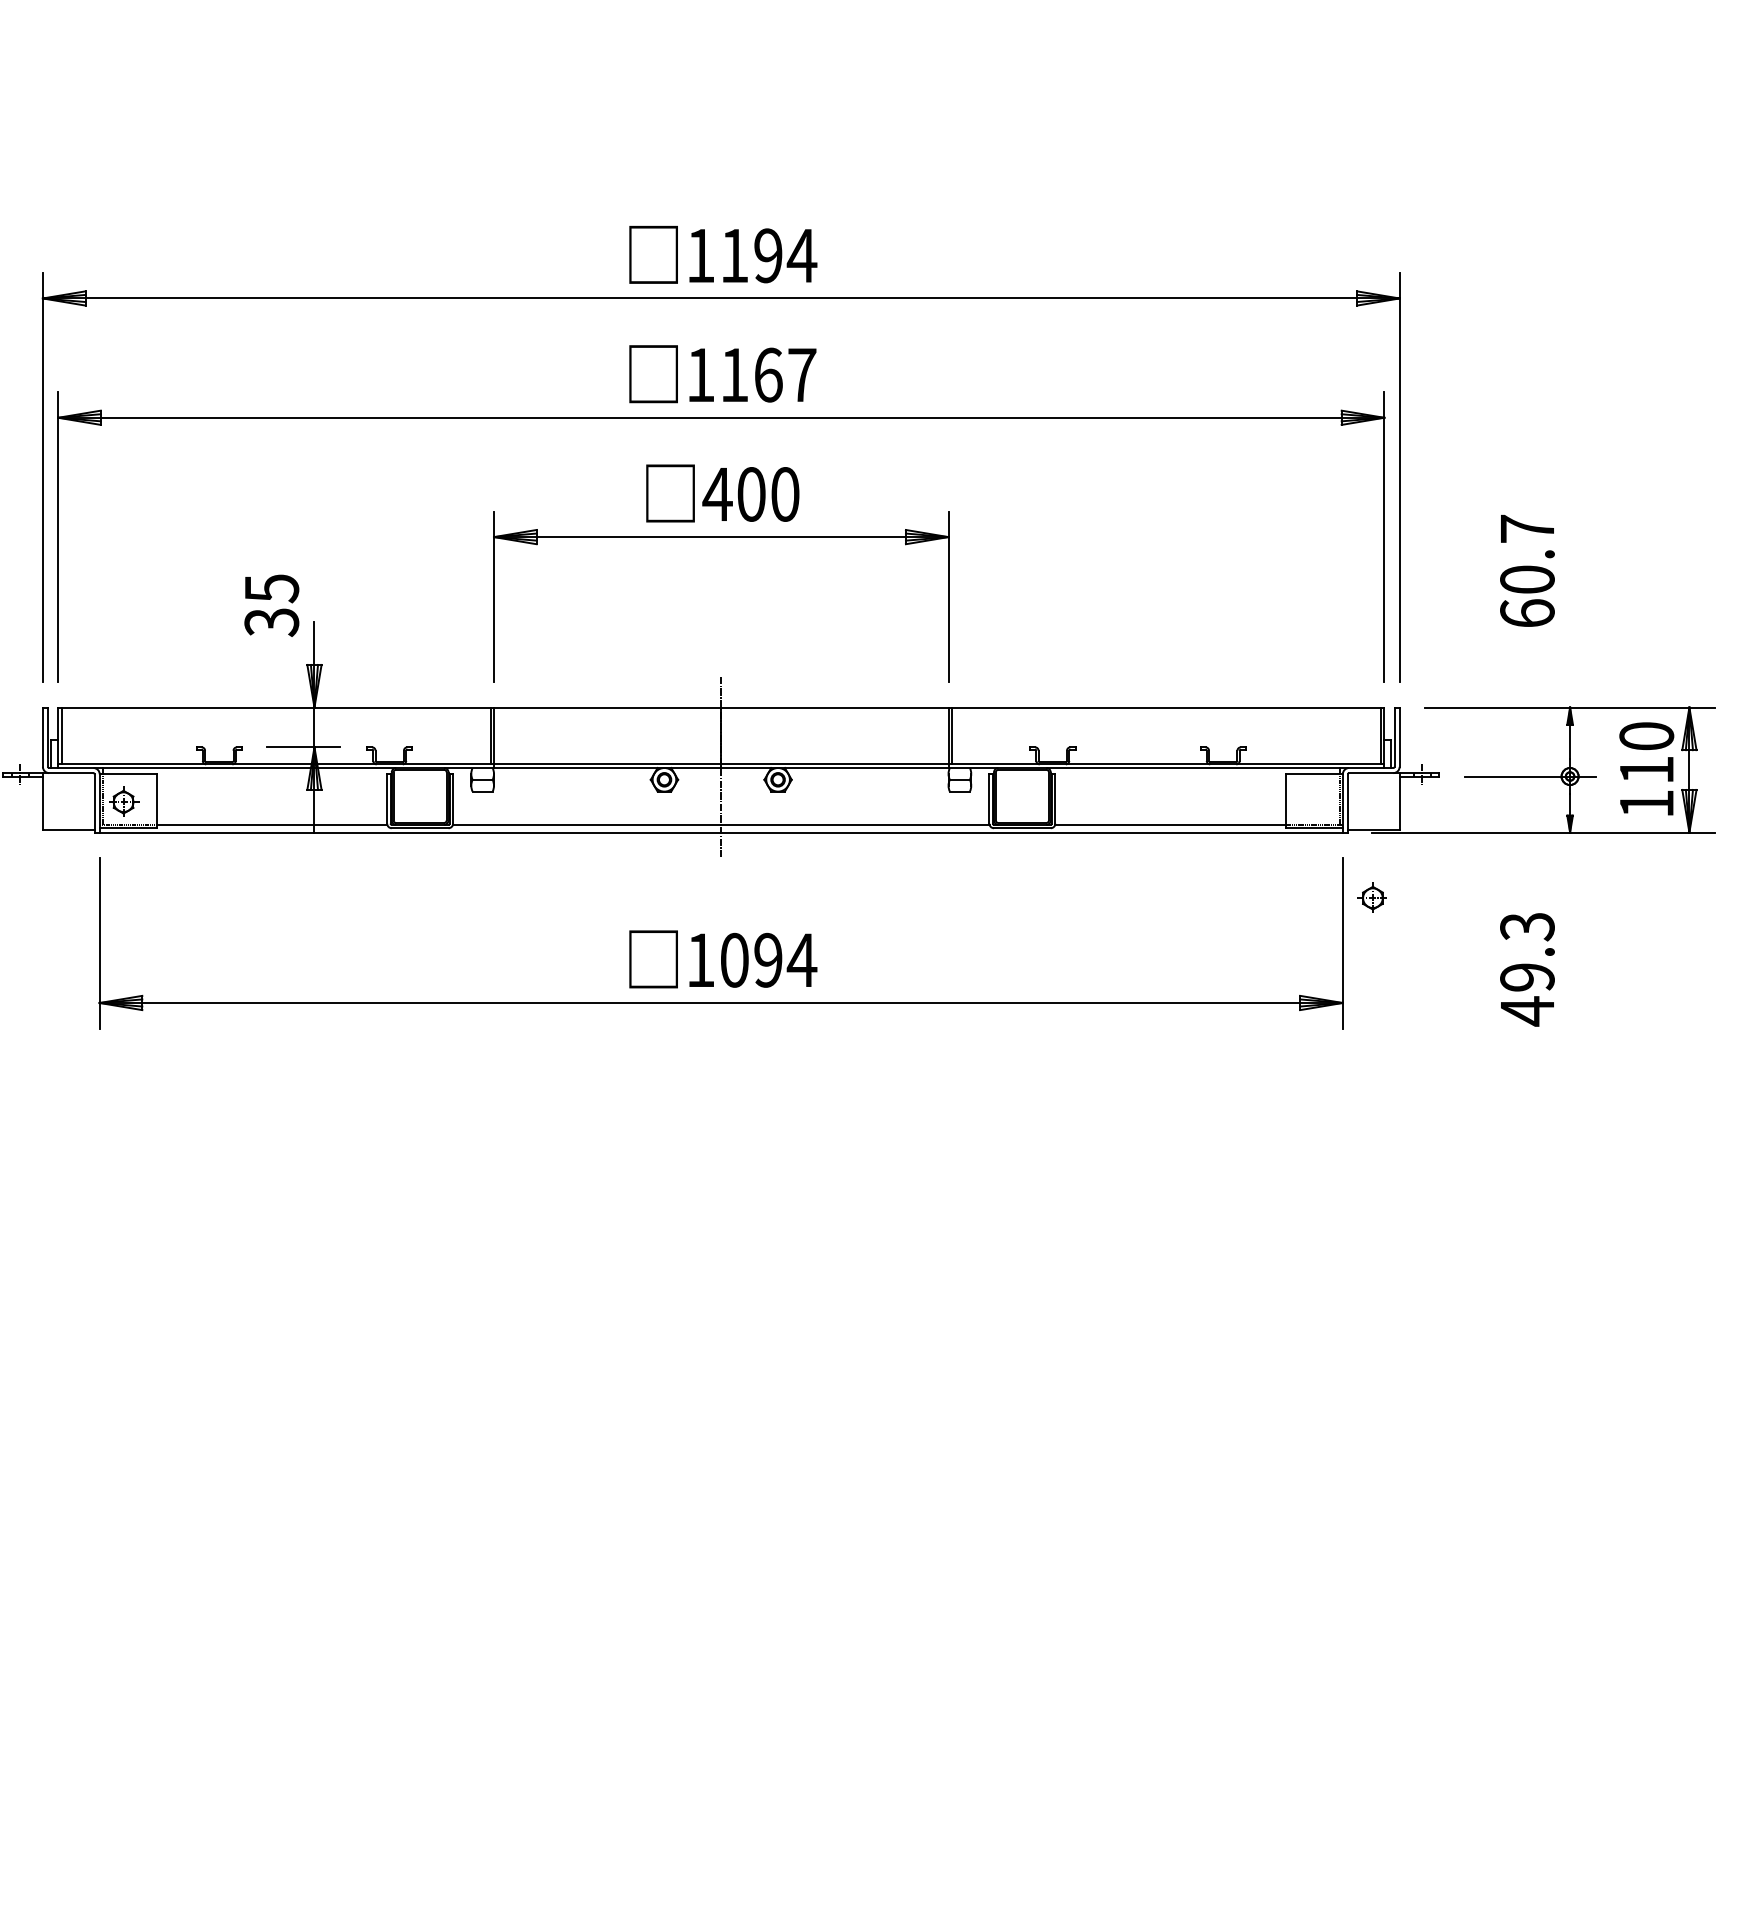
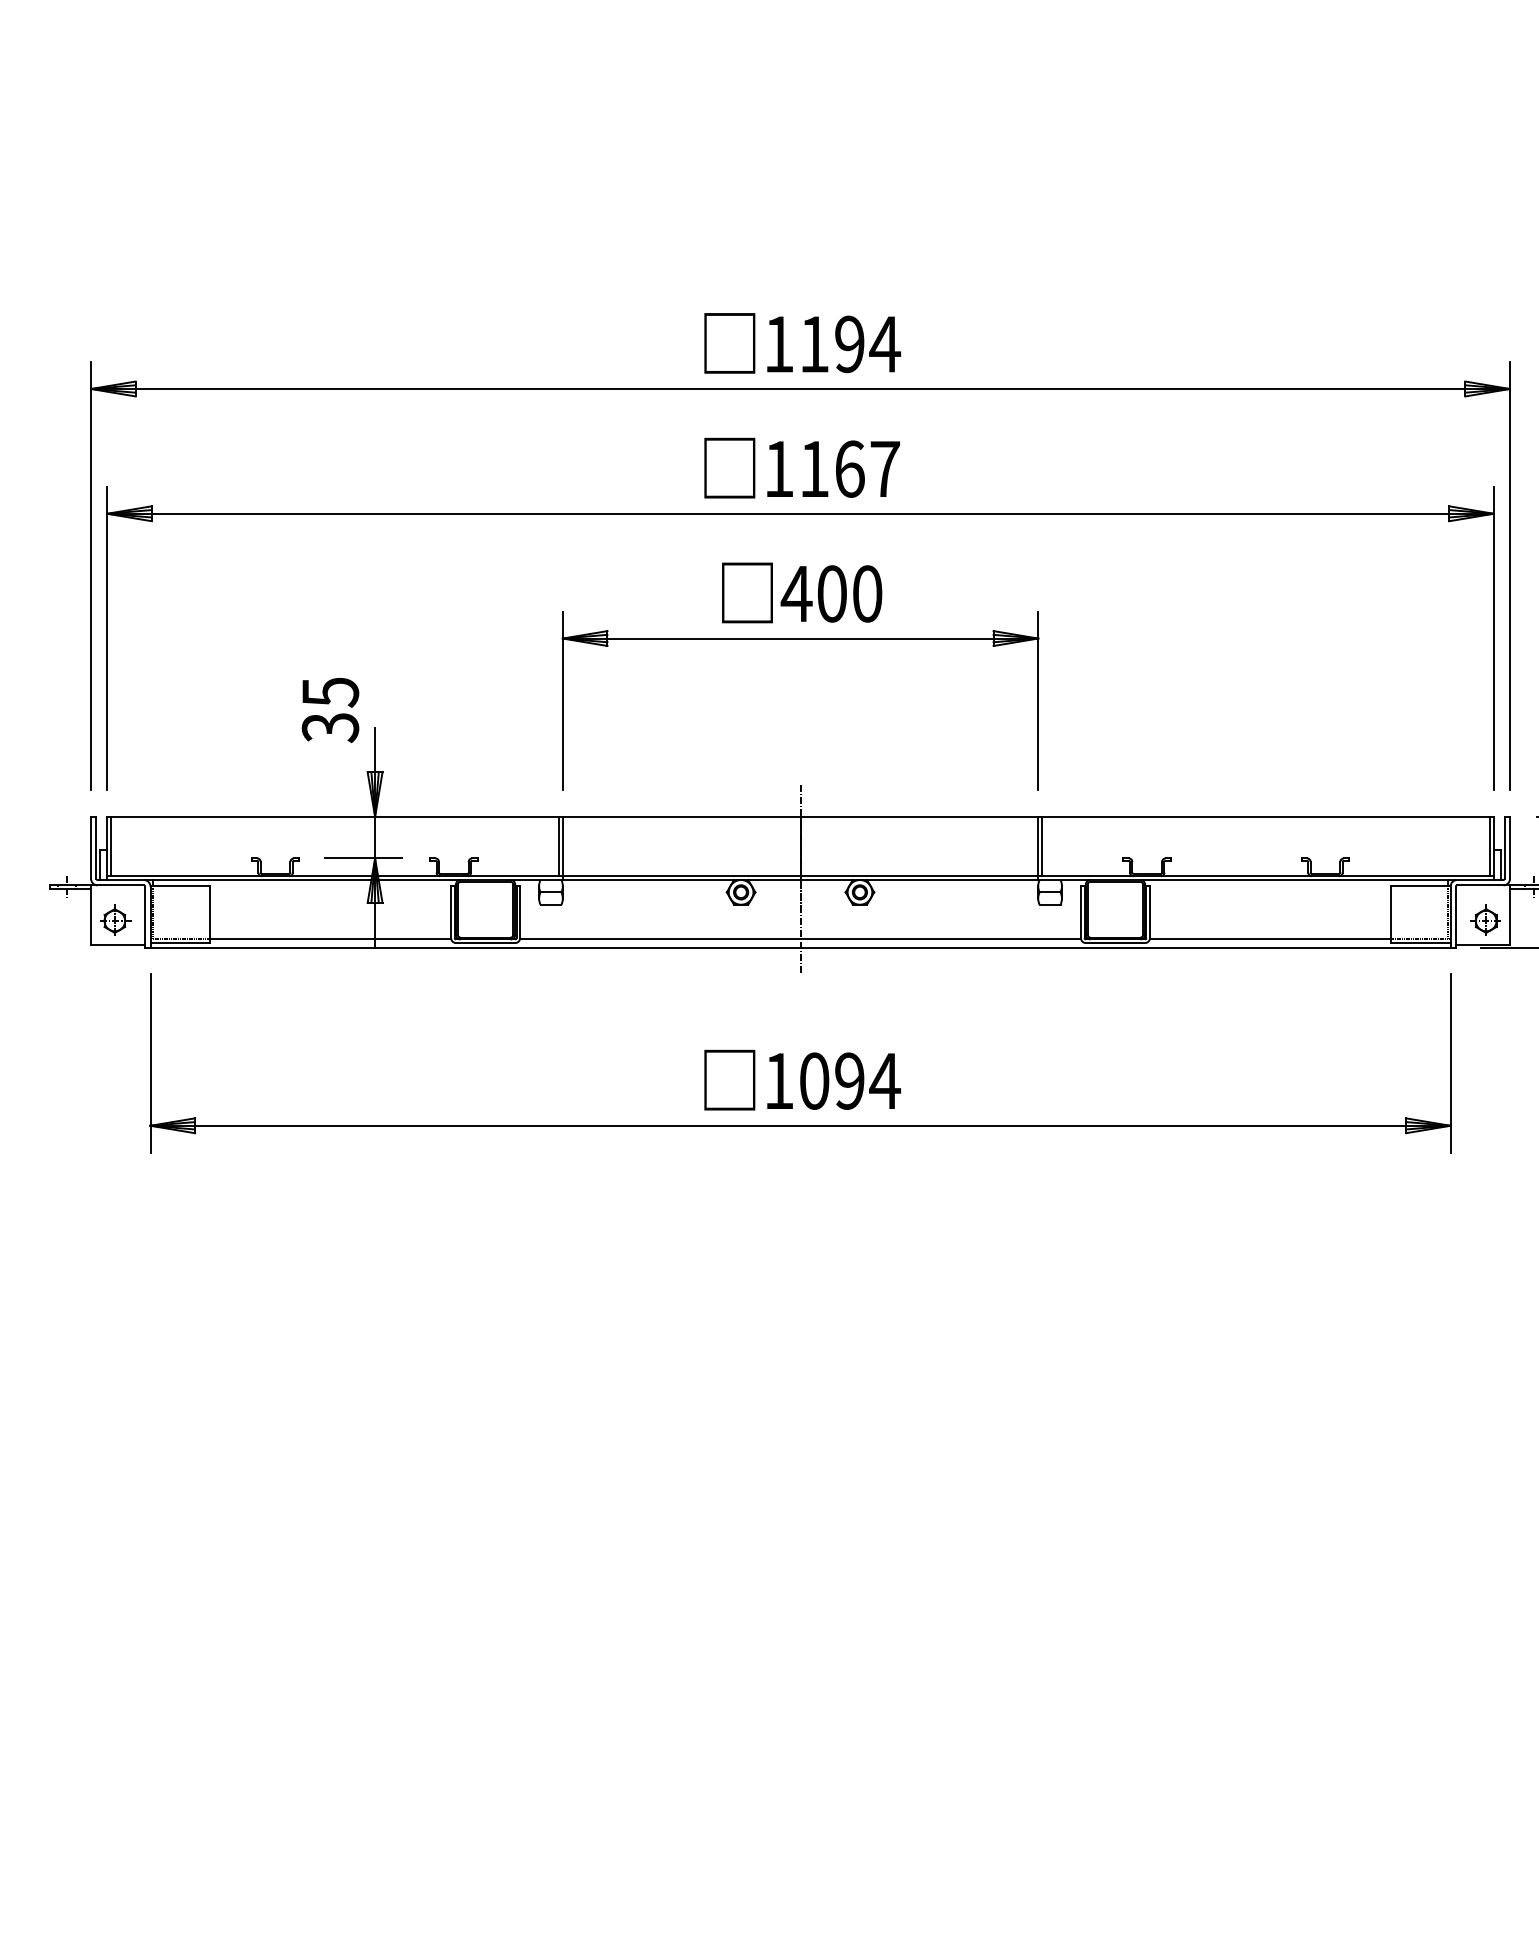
part: (124, 801) -> (115, 920), moved
part: (1371, 897) -> (1484, 920), moved

